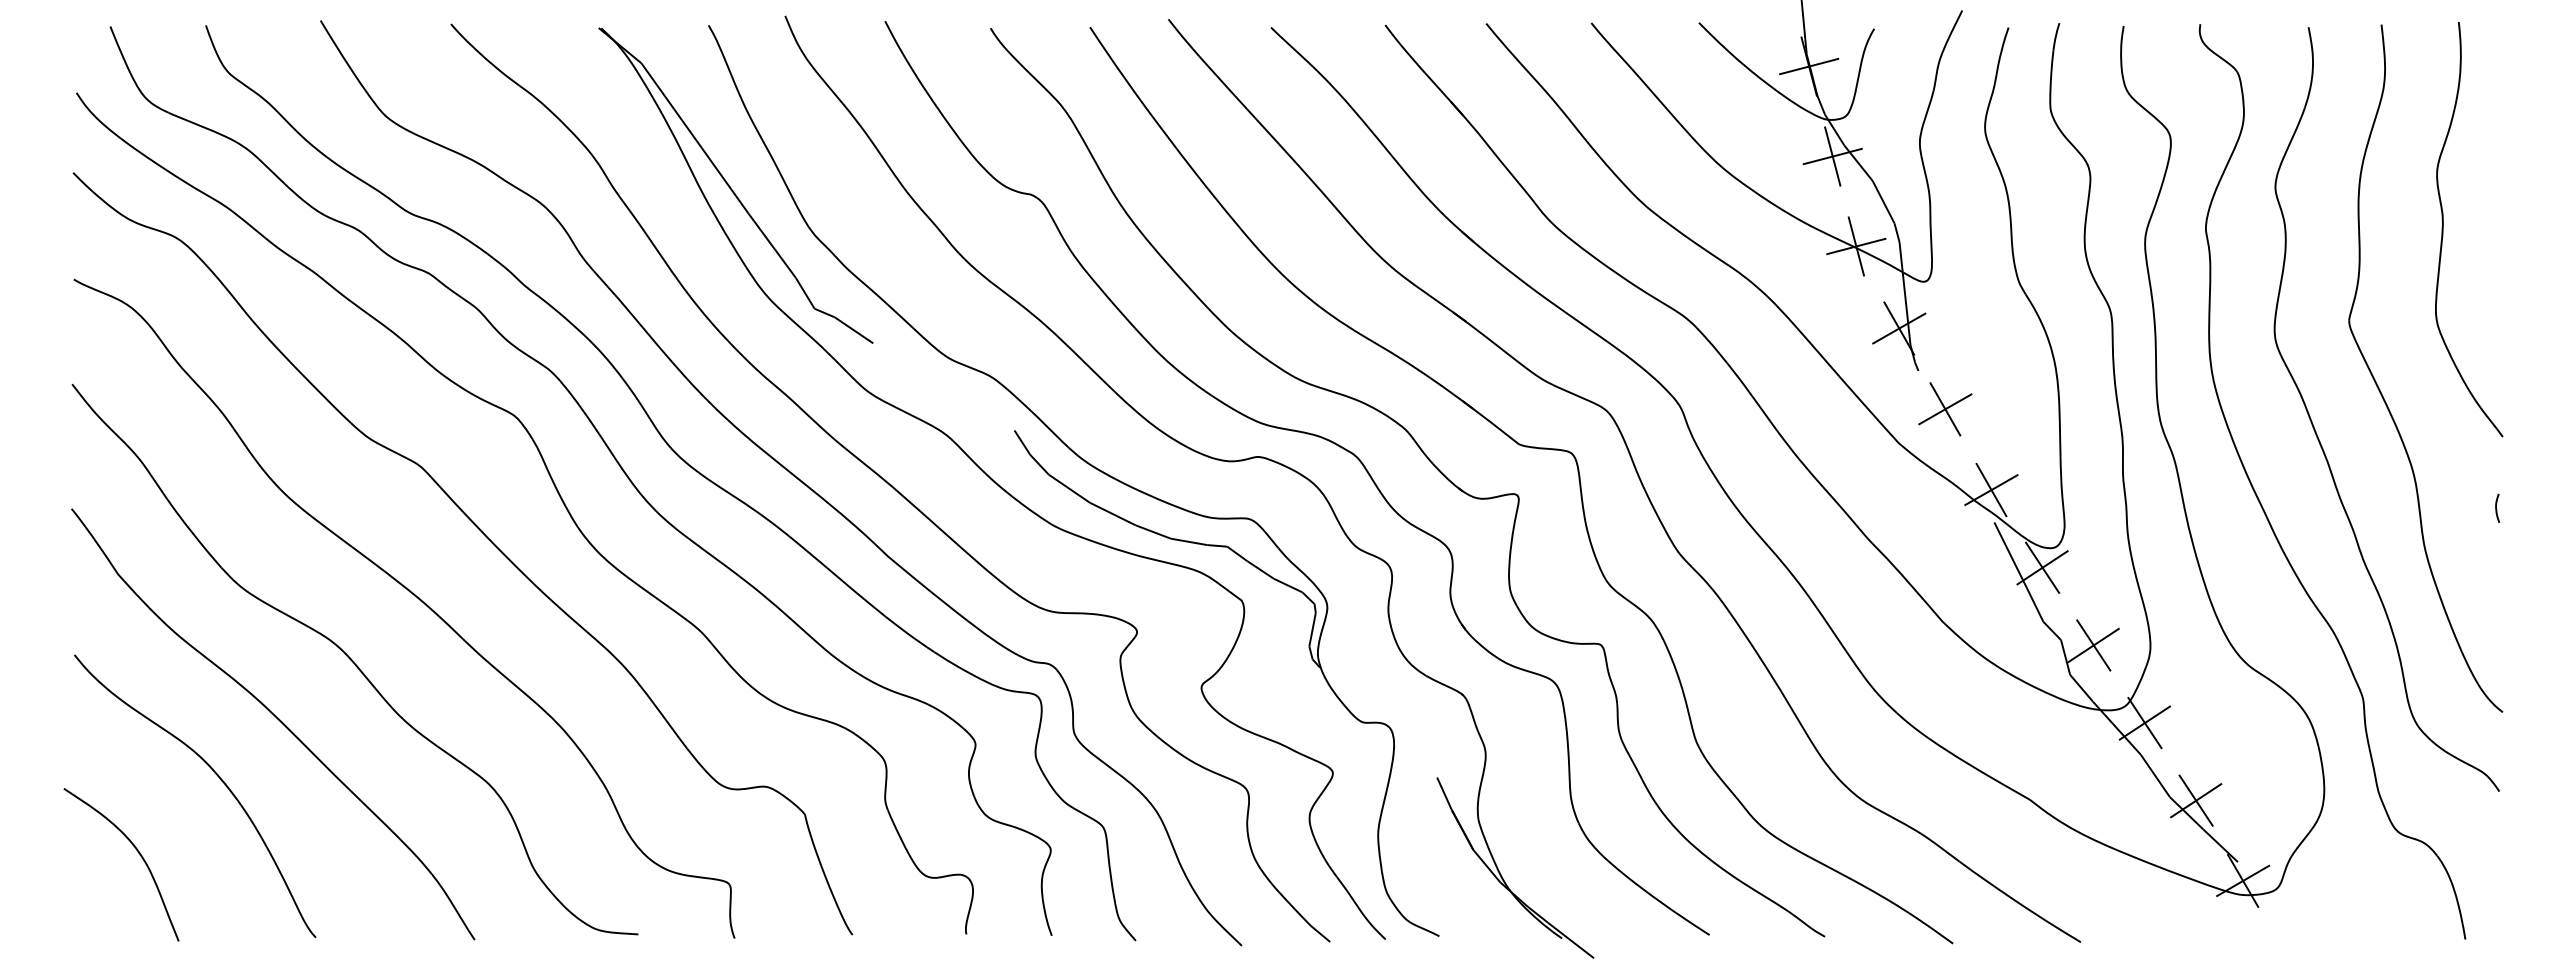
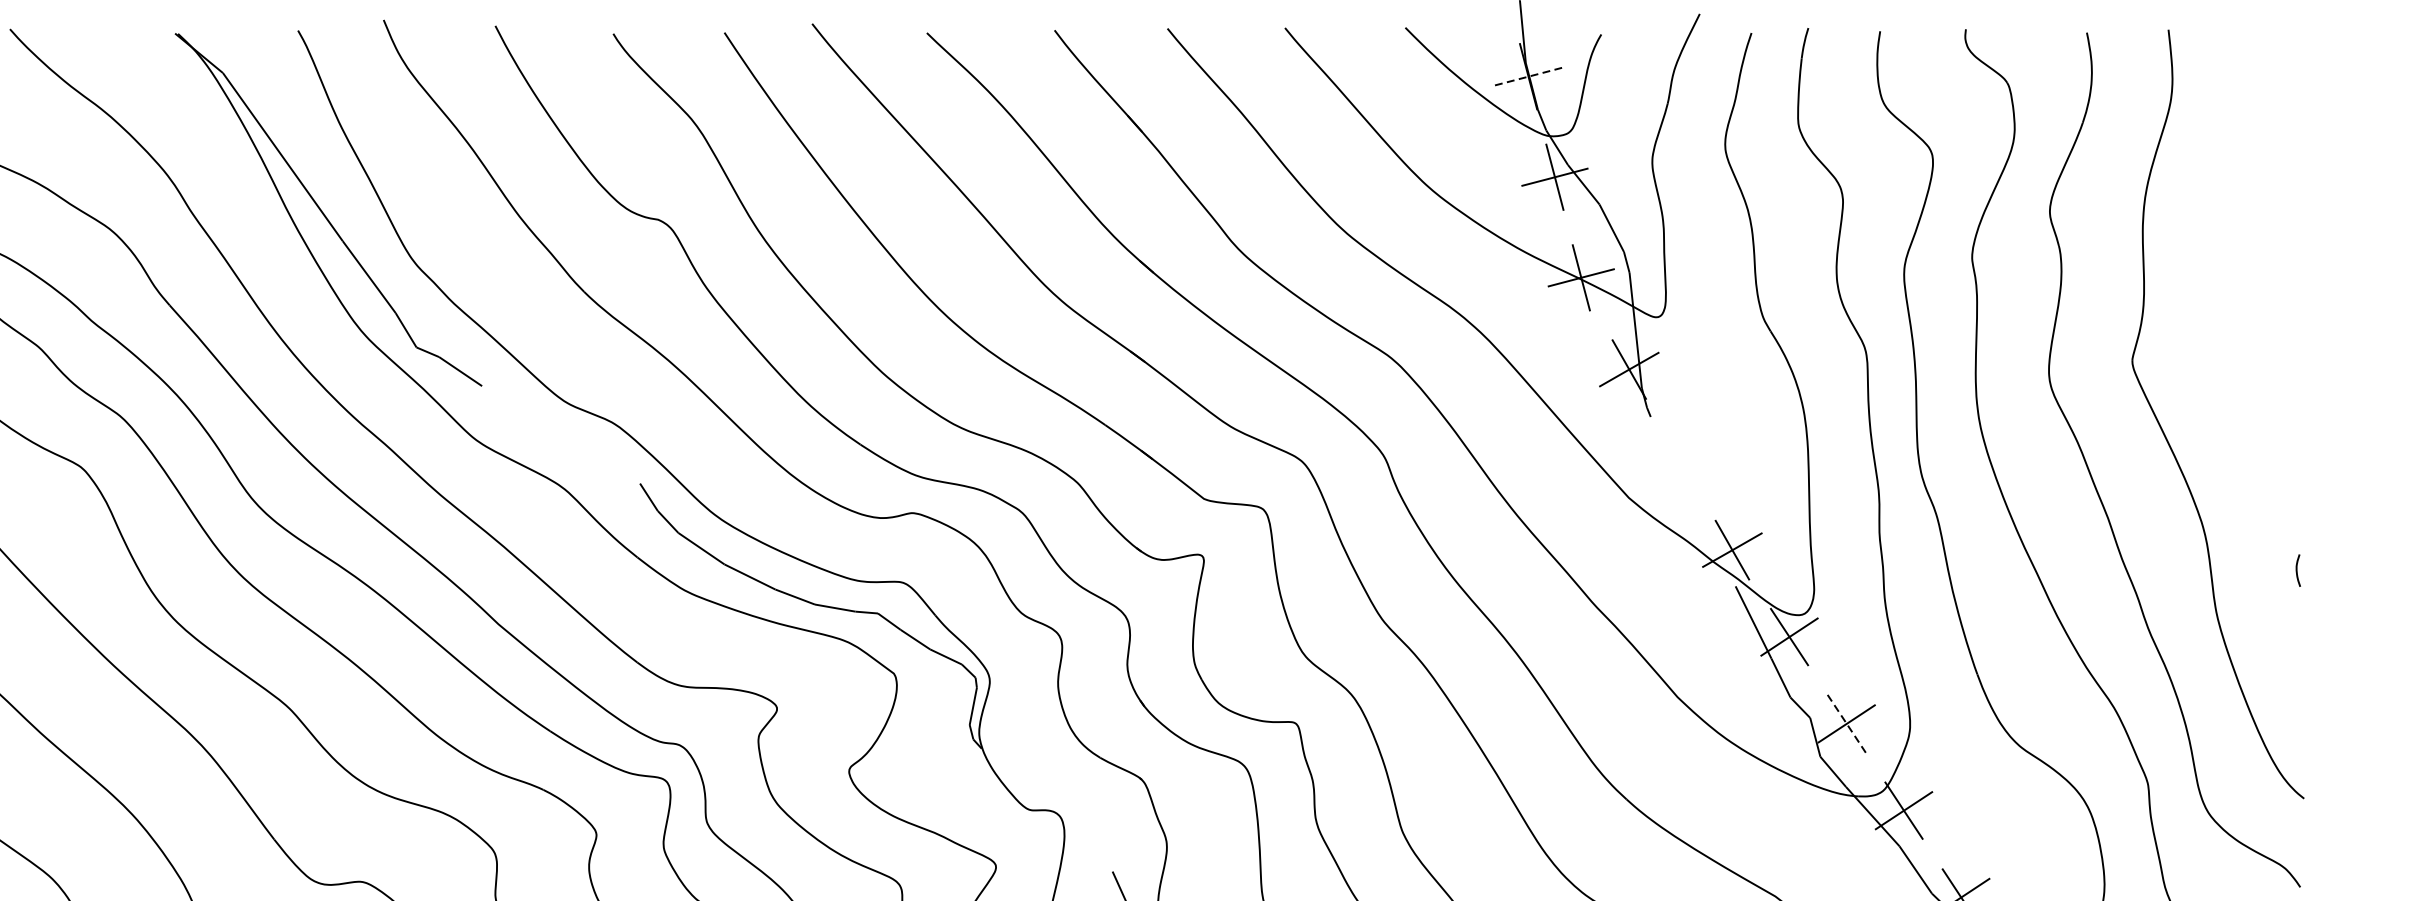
line: (1809, 66) -> (1528, 76), solid -> dashed
curve: (2443, 229) -> (2237, 258), removed
part: (1945, 409) -> (1680, 460), removed
line: (2093, 645) -> (1846, 723), solid -> dashed

